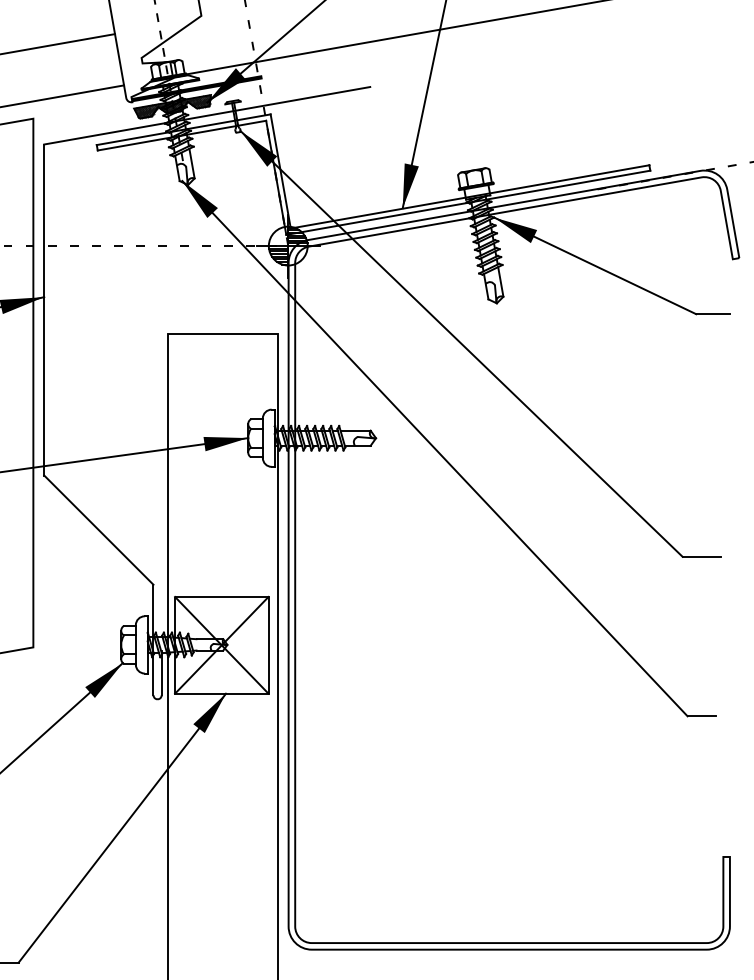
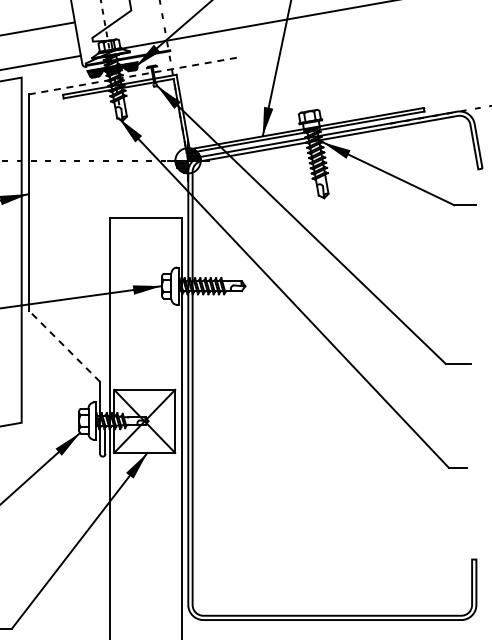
line: (207, 115) -> (135, 75), solid -> dashed
line: (98, 529) -> (64, 345), solid -> dashed

